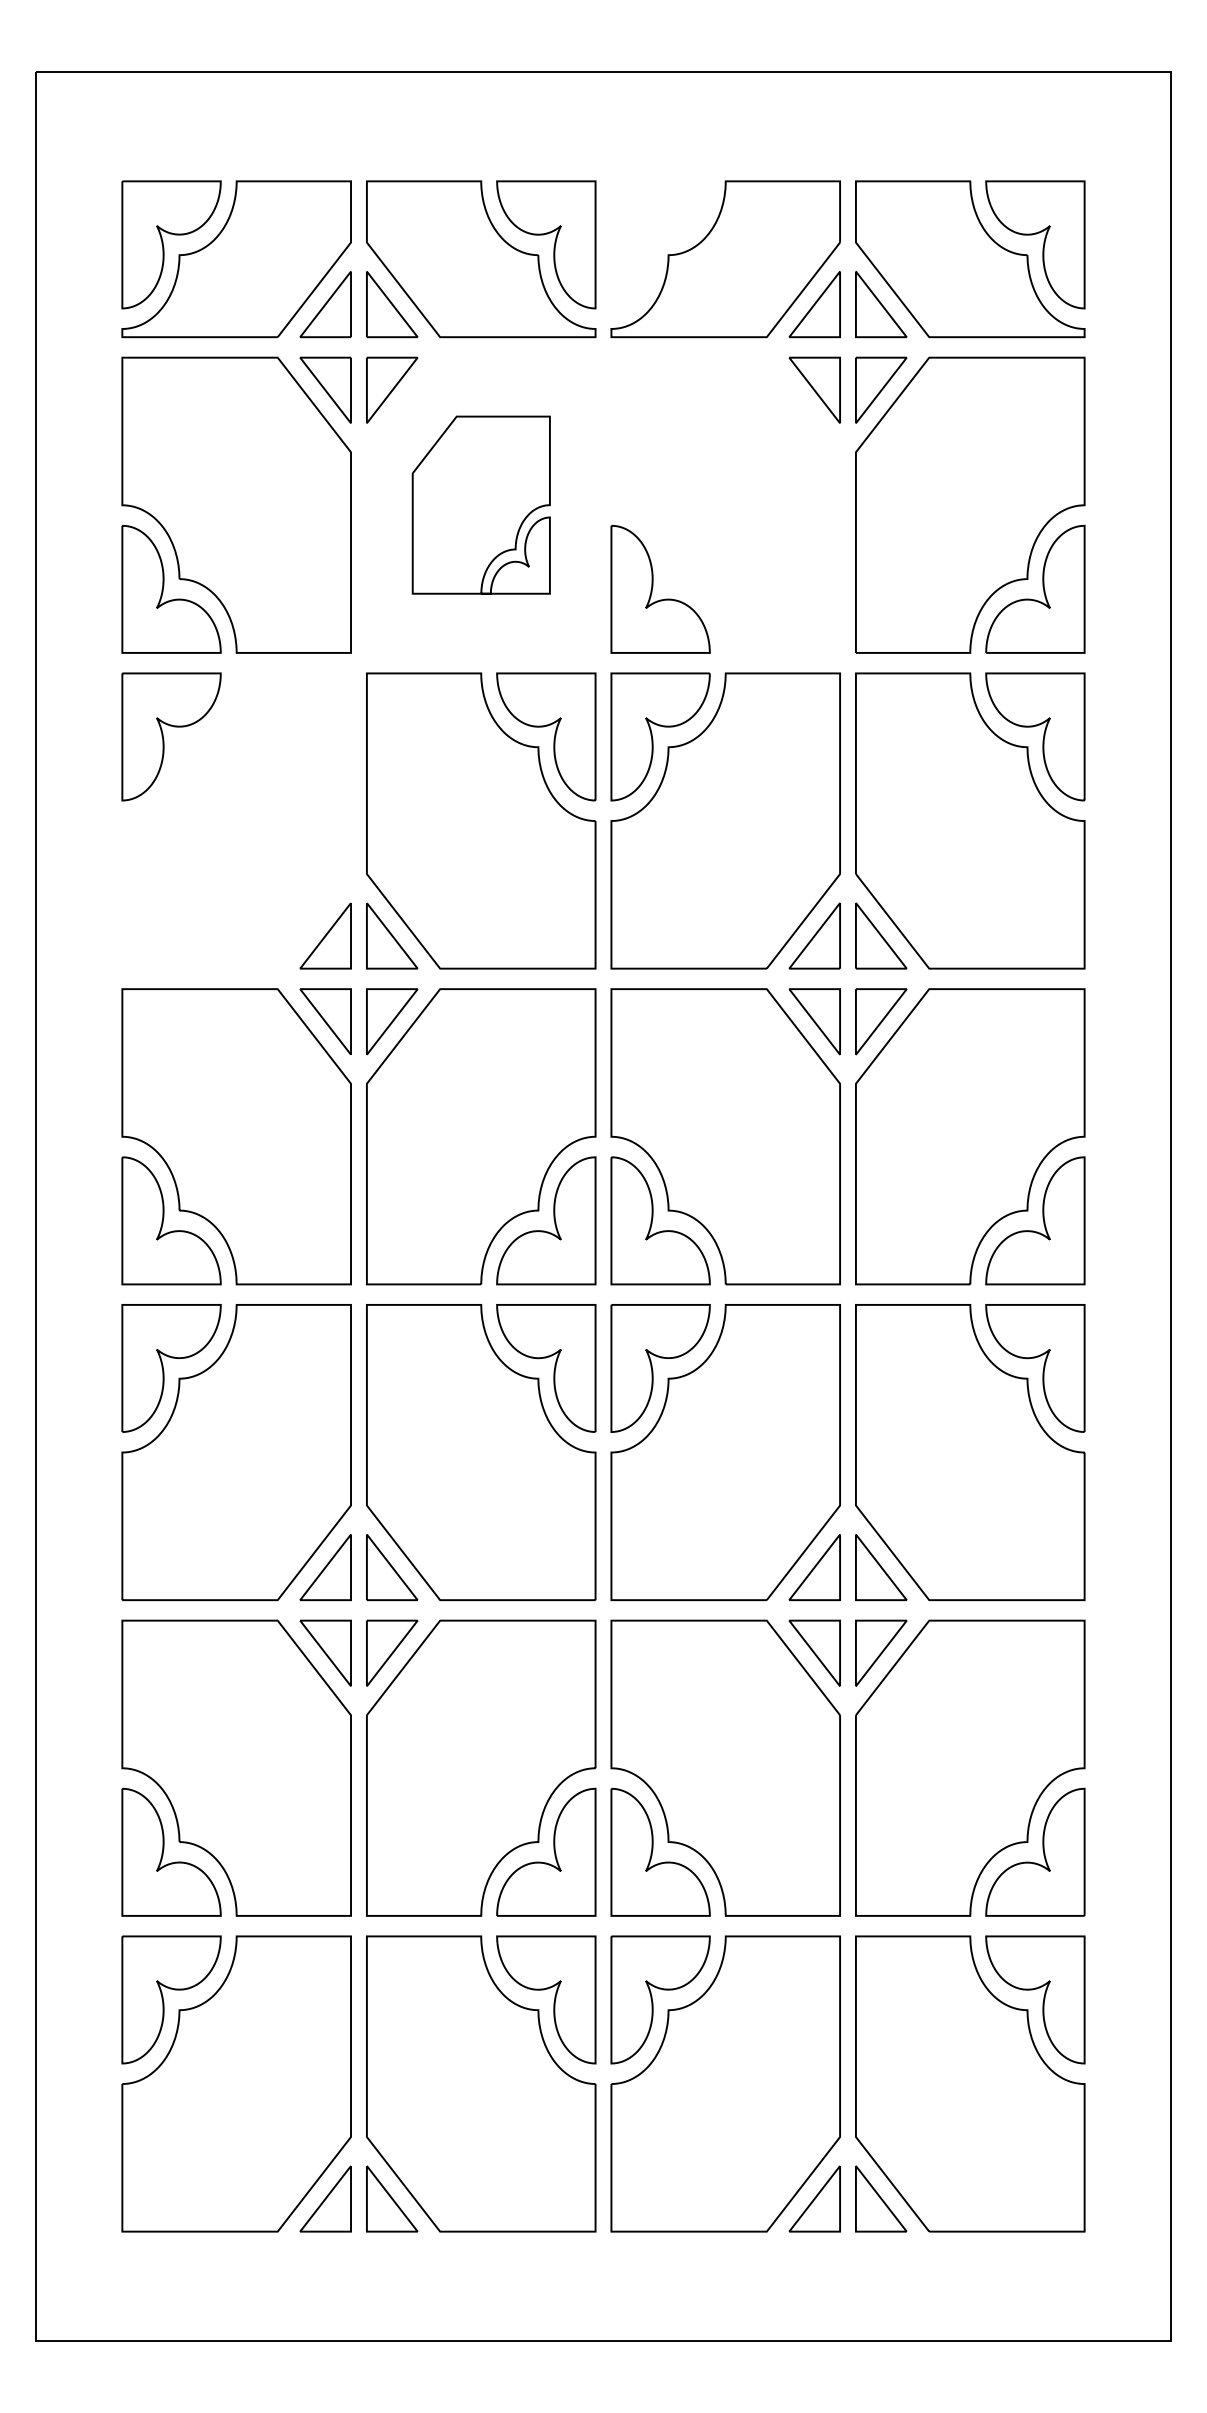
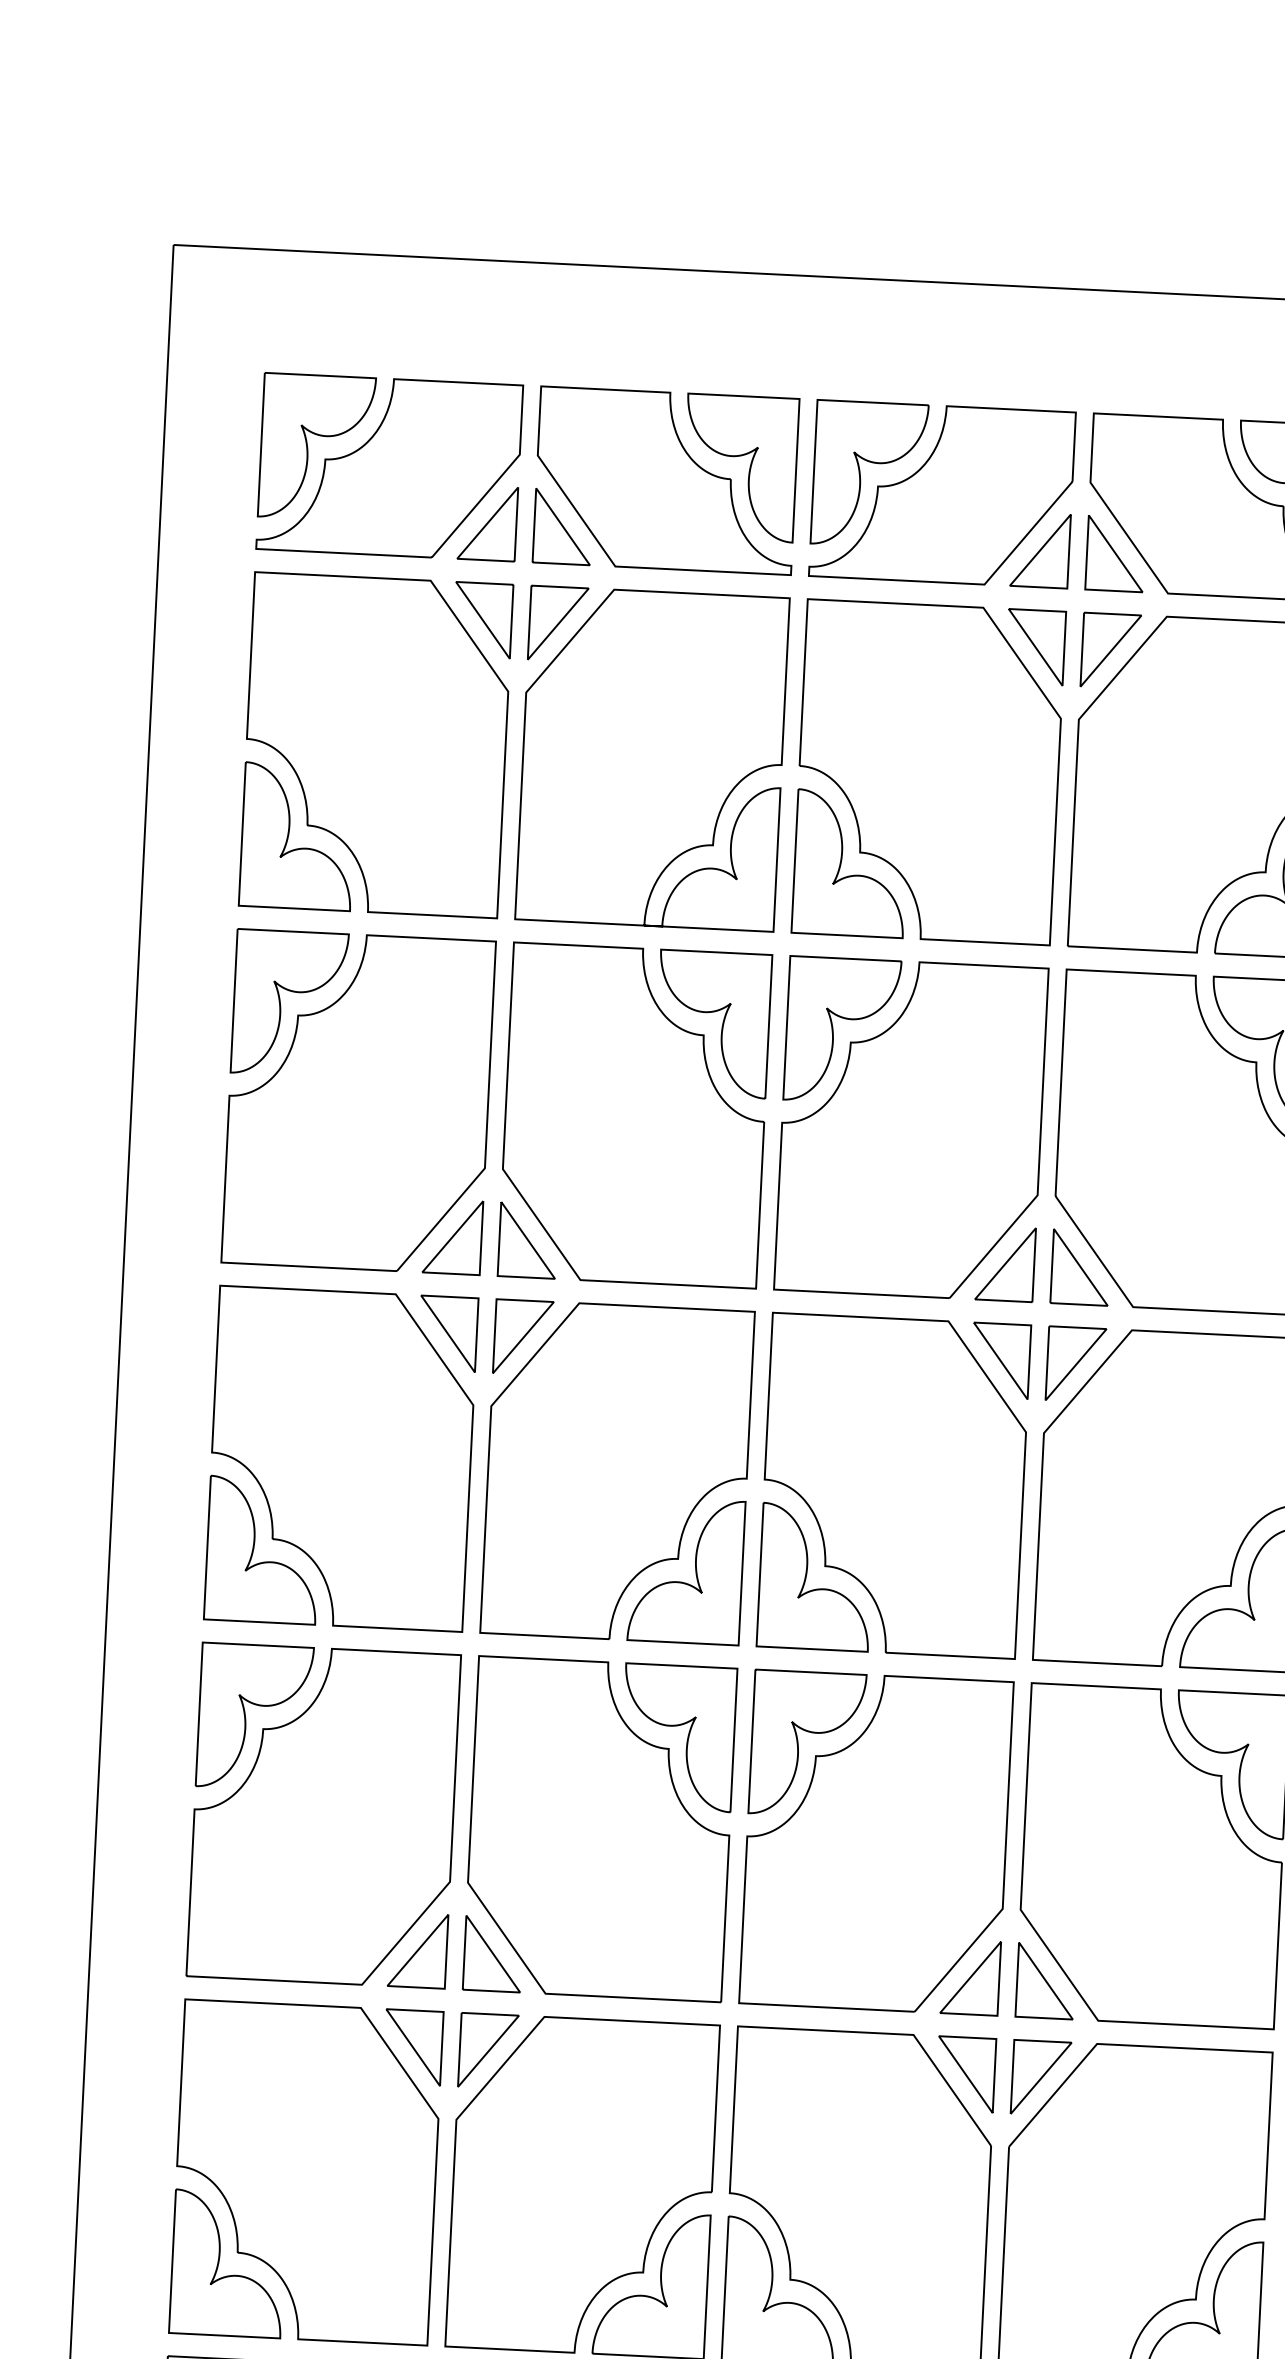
part: (653, 246) -> (861, 475), added
part: (481, 504) -> (652, 757), size x1.67
part: (725, 504) -> (928, 771), added
part: (236, 820) -> (358, 1101), added

